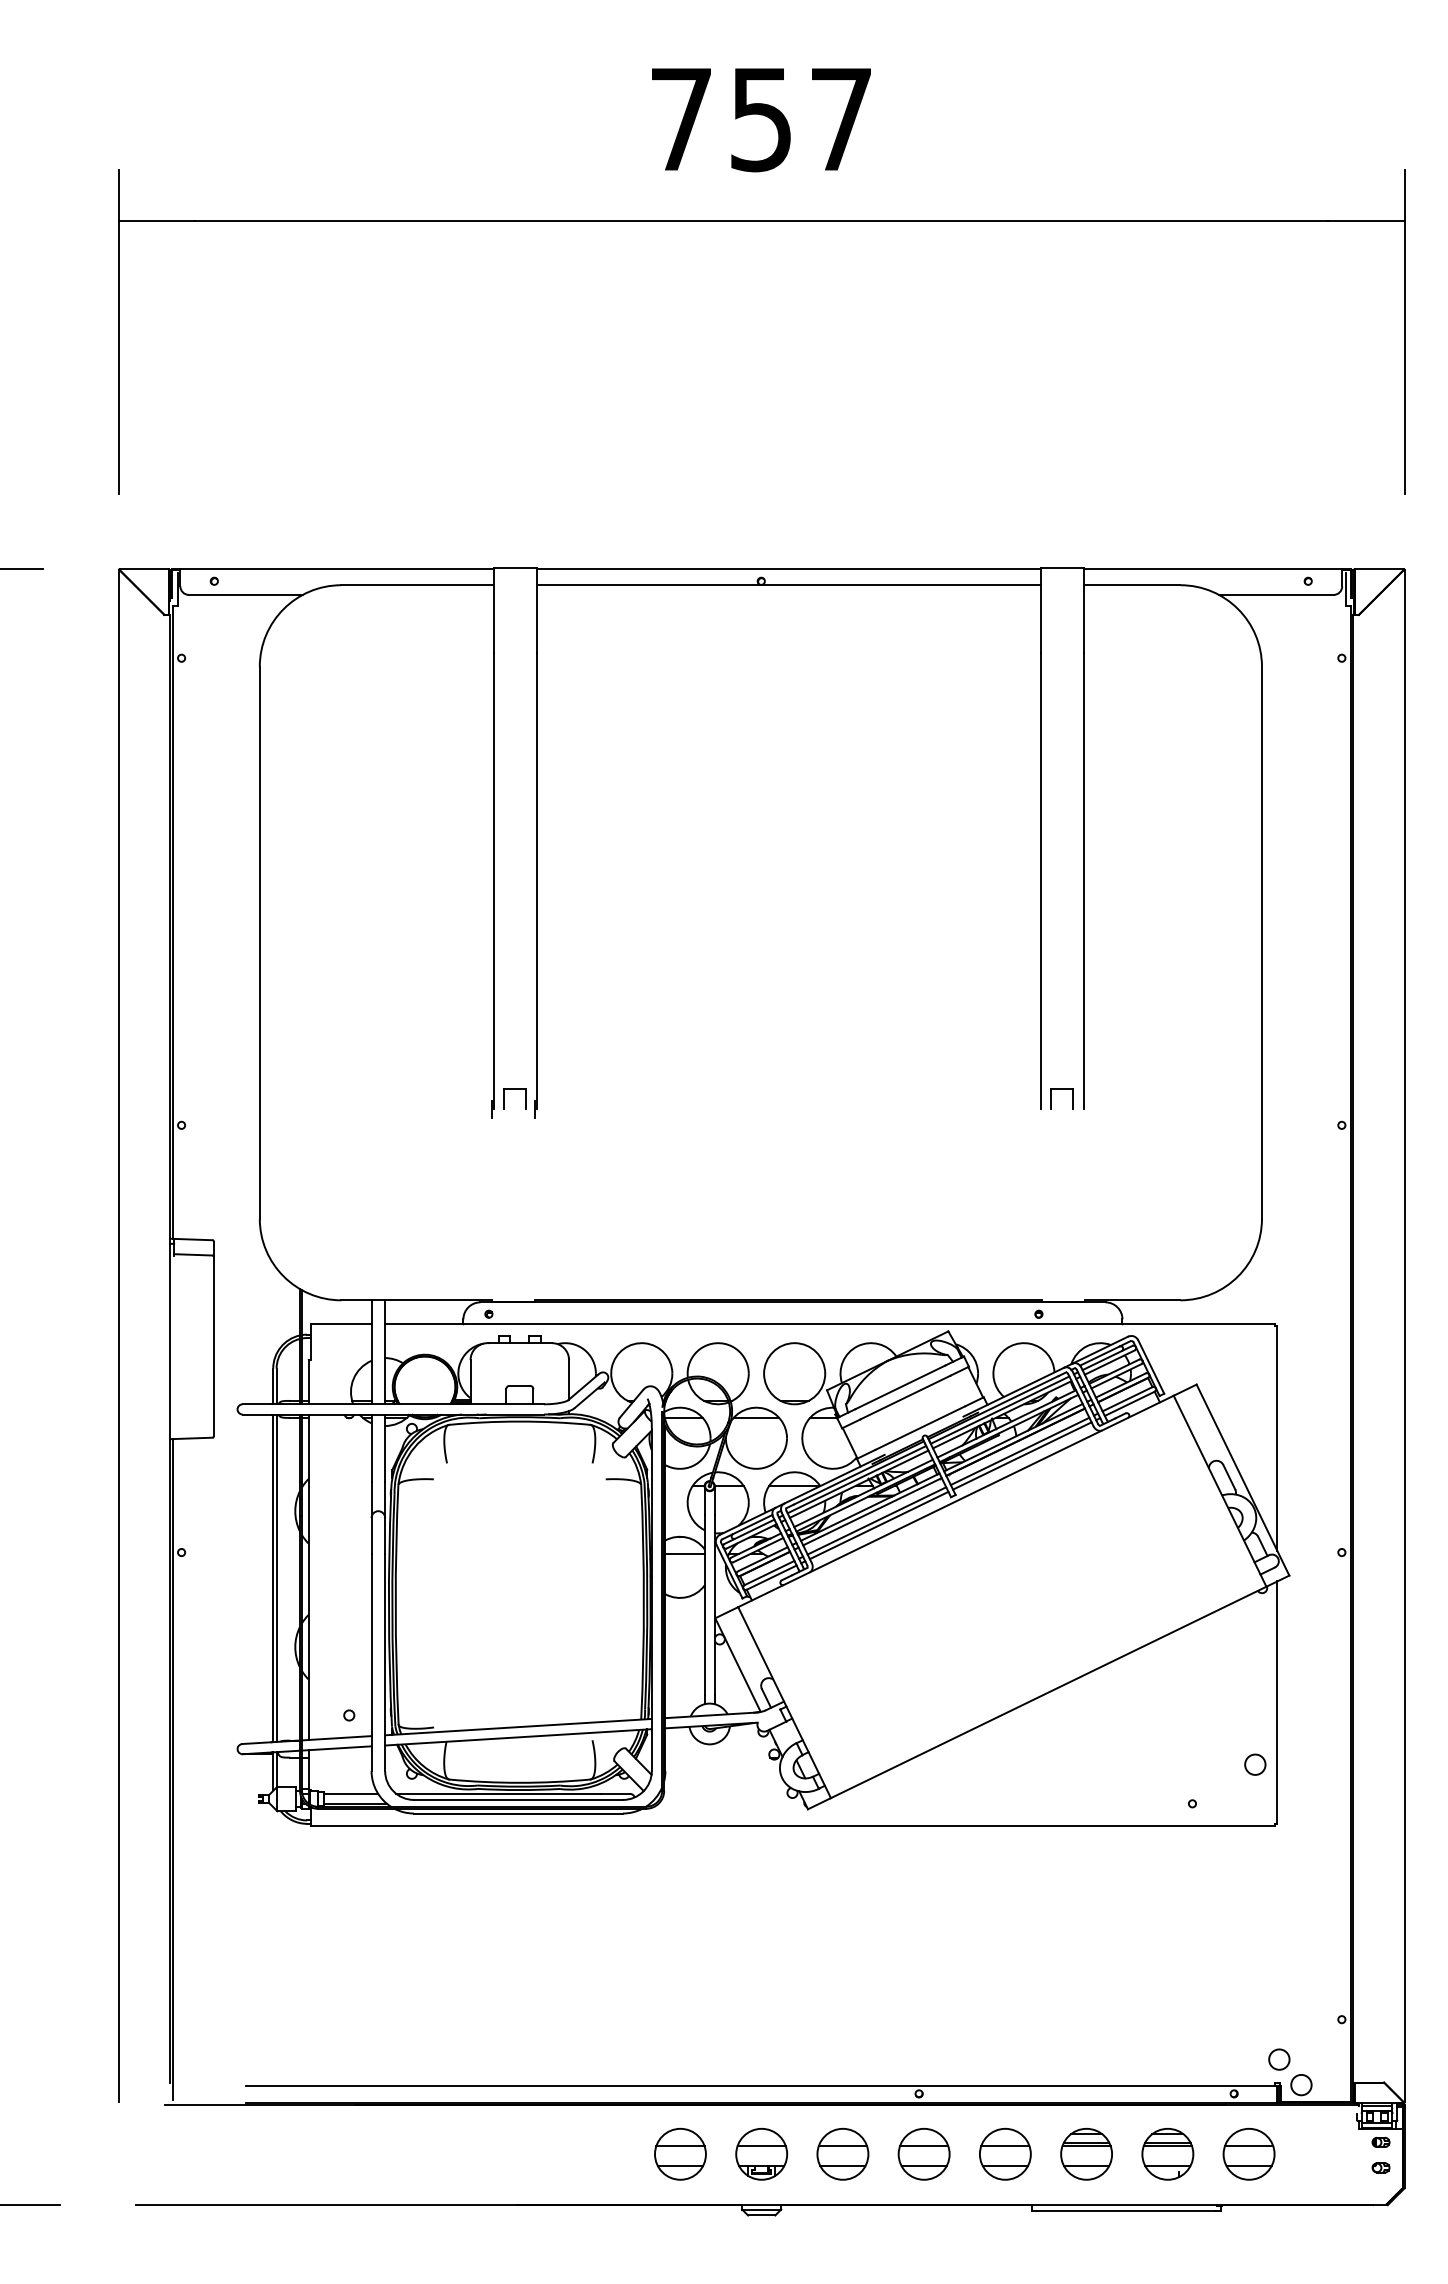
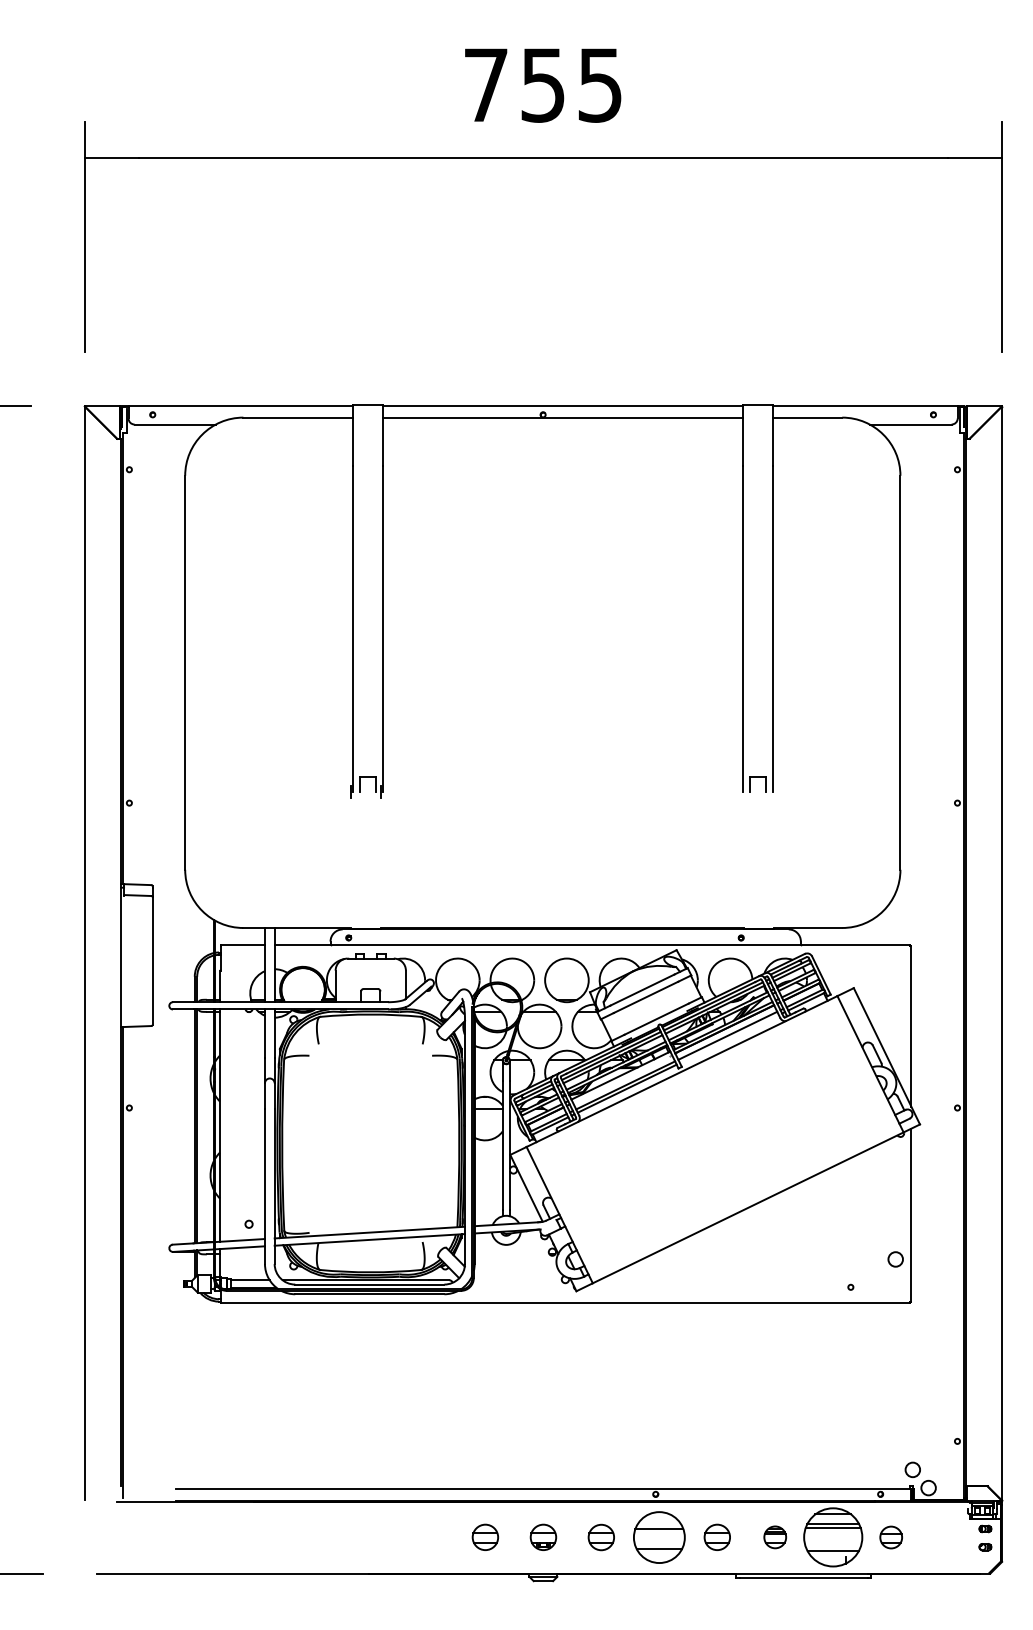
text: (840, 120) -> (599, 85), 757 -> 755
line: (1022, 1455) -> (729, 1038), removed
line: (872, 1511) -> (622, 1078), removed
part: (680, 2153) -> (485, 1536), size x0.7
part: (761, 2153) -> (543, 1536), size x0.7
part: (923, 2153) -> (658, 1536), size x1.4
part: (1005, 2153) -> (717, 1536), size x0.7
part: (1086, 2153) -> (775, 1536), size x0.6
part: (842, 2154) -> (601, 1537), size x0.7
part: (1167, 2154) -> (833, 1537), size x1.6
part: (1248, 2154) -> (890, 1537), size x0.6

